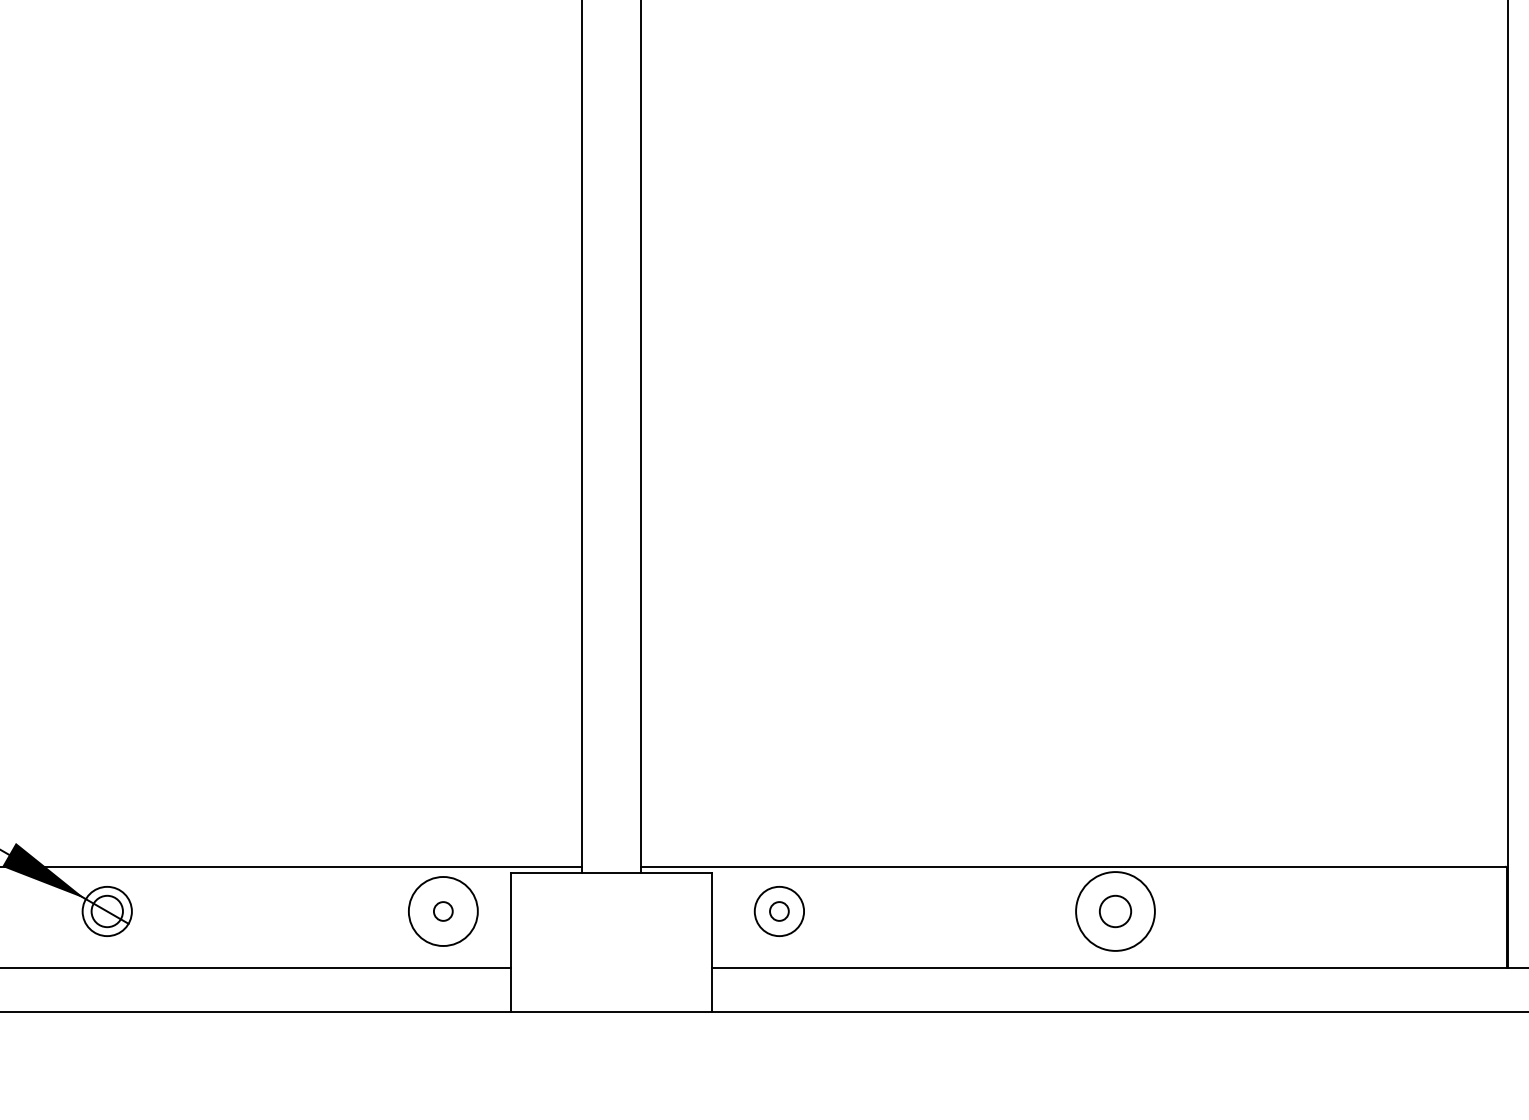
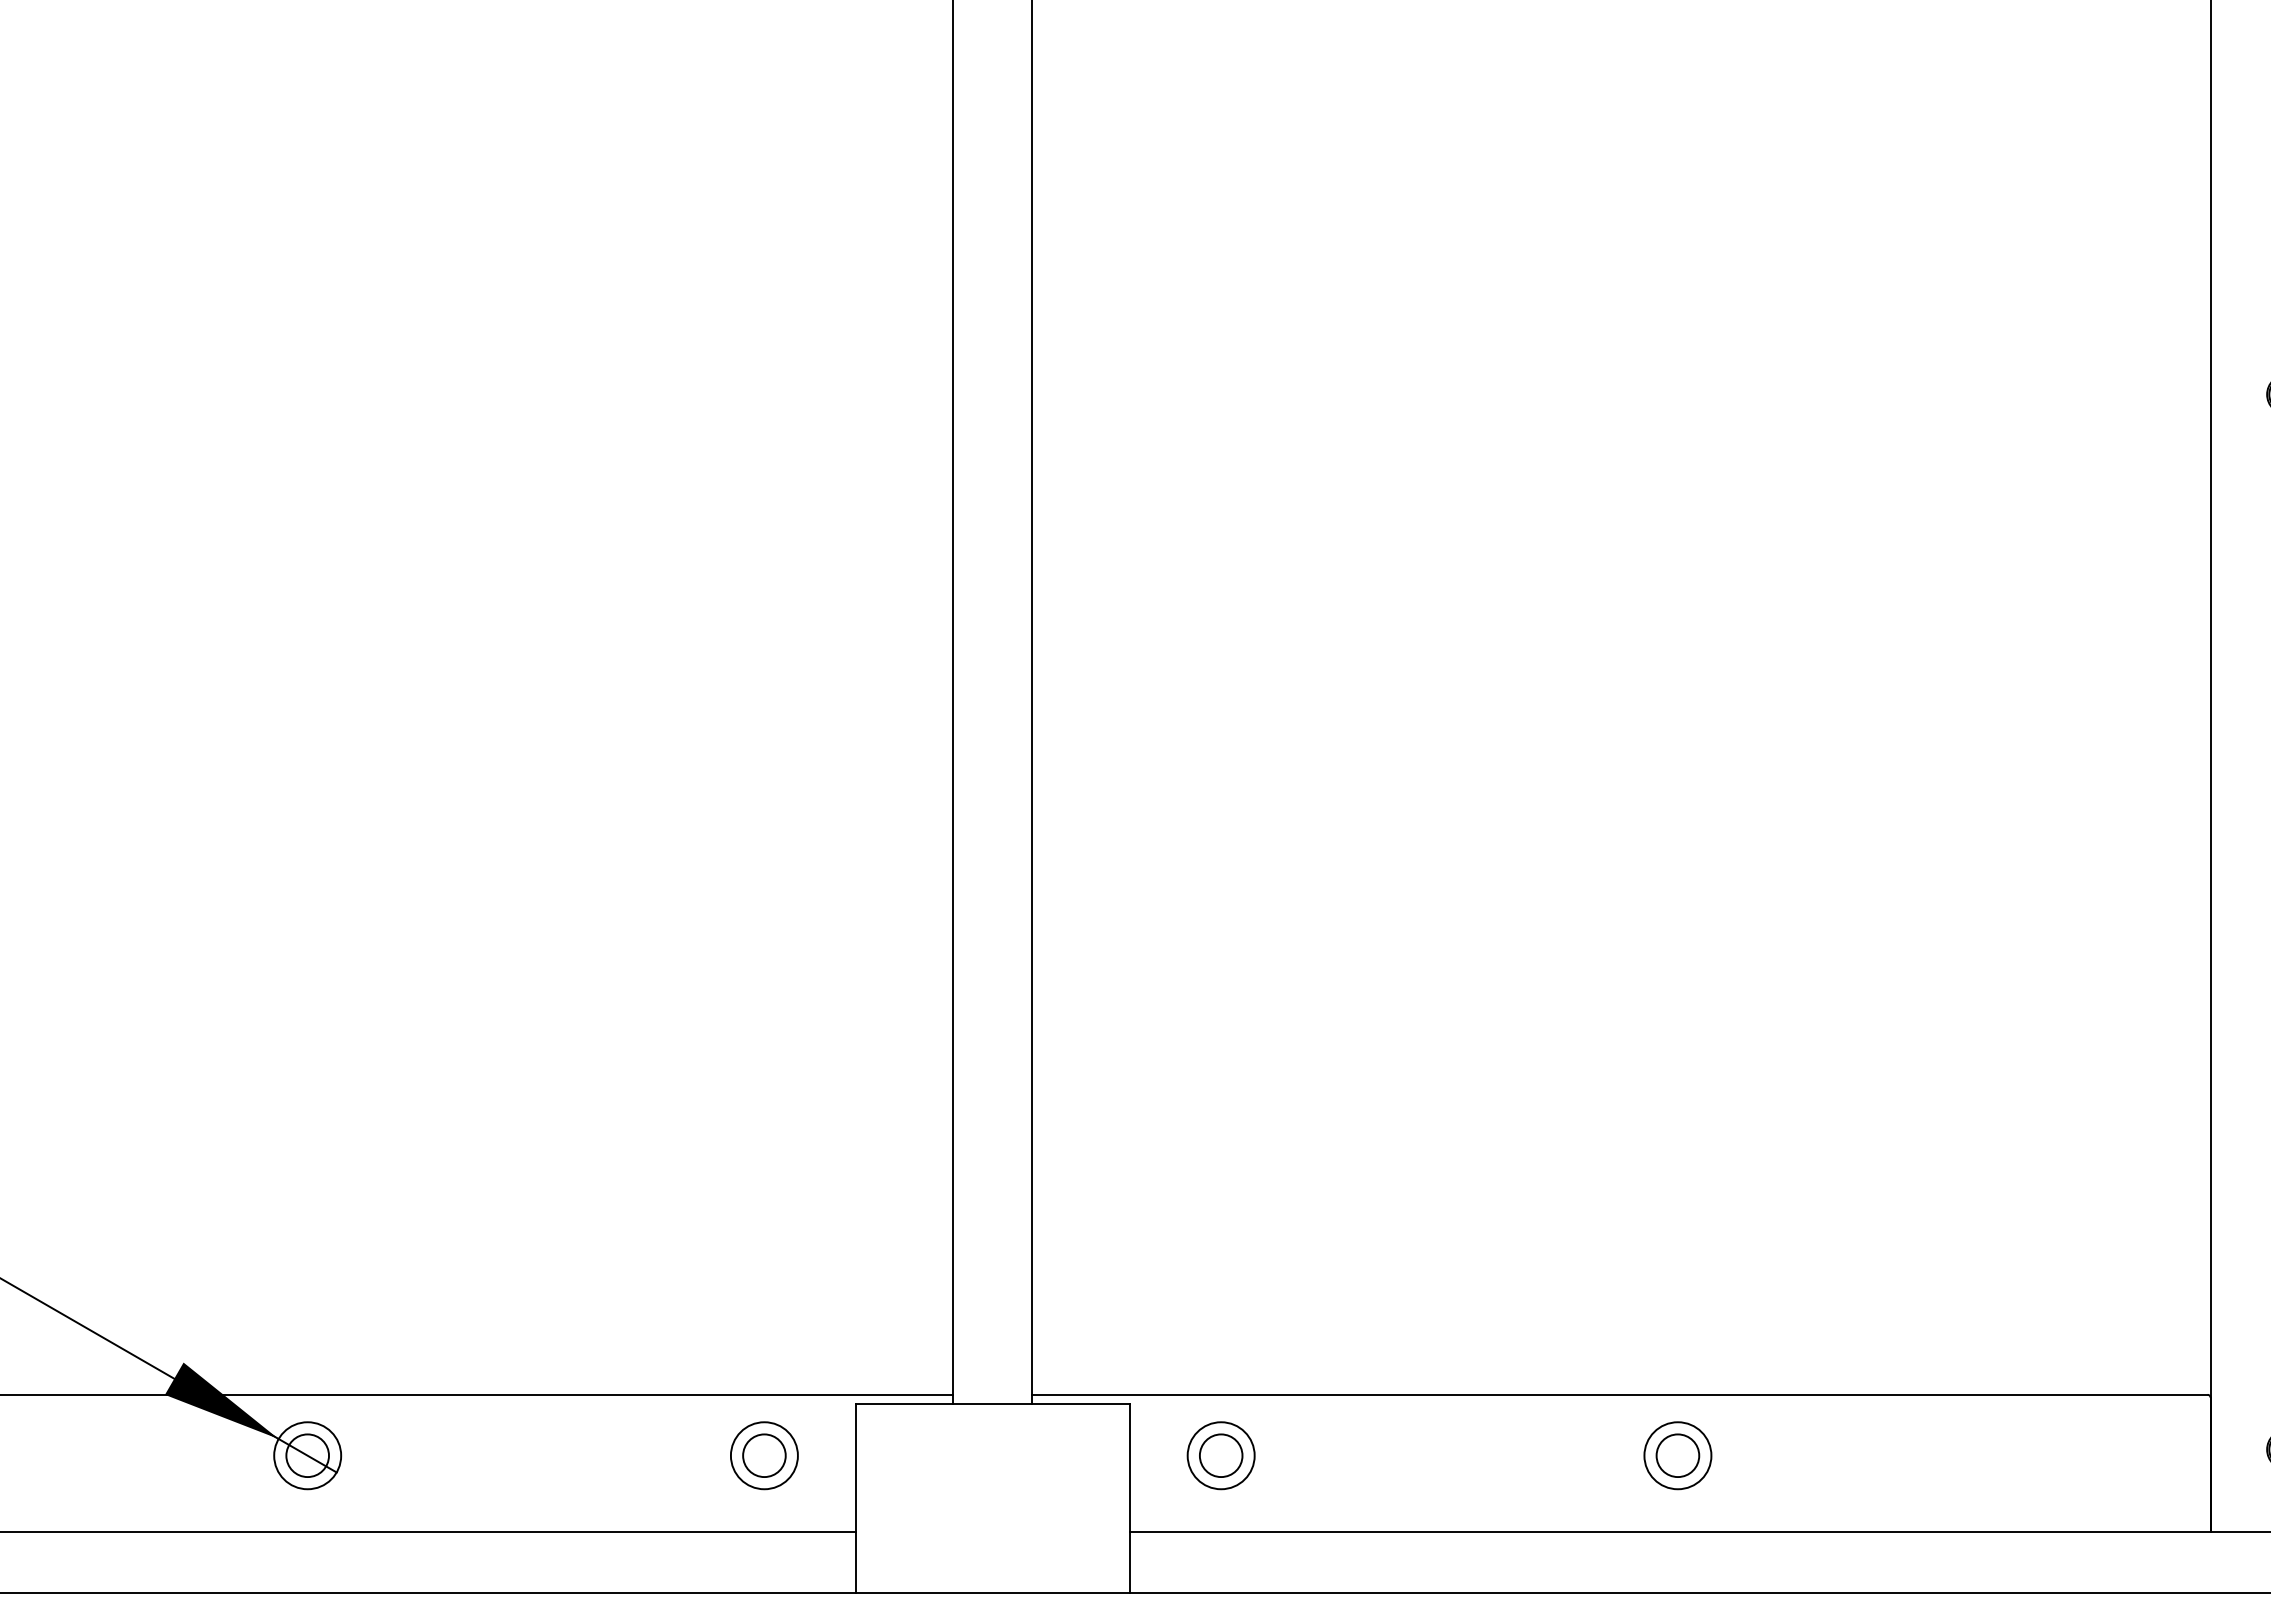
circle: (442, 911) -> (763, 1455), size x0.71
circle: (443, 911) -> (764, 1455), size x1.67
circle: (778, 911) -> (1220, 1455), size x1.67
circle: (1115, 911) -> (1677, 1455), size x0.62

